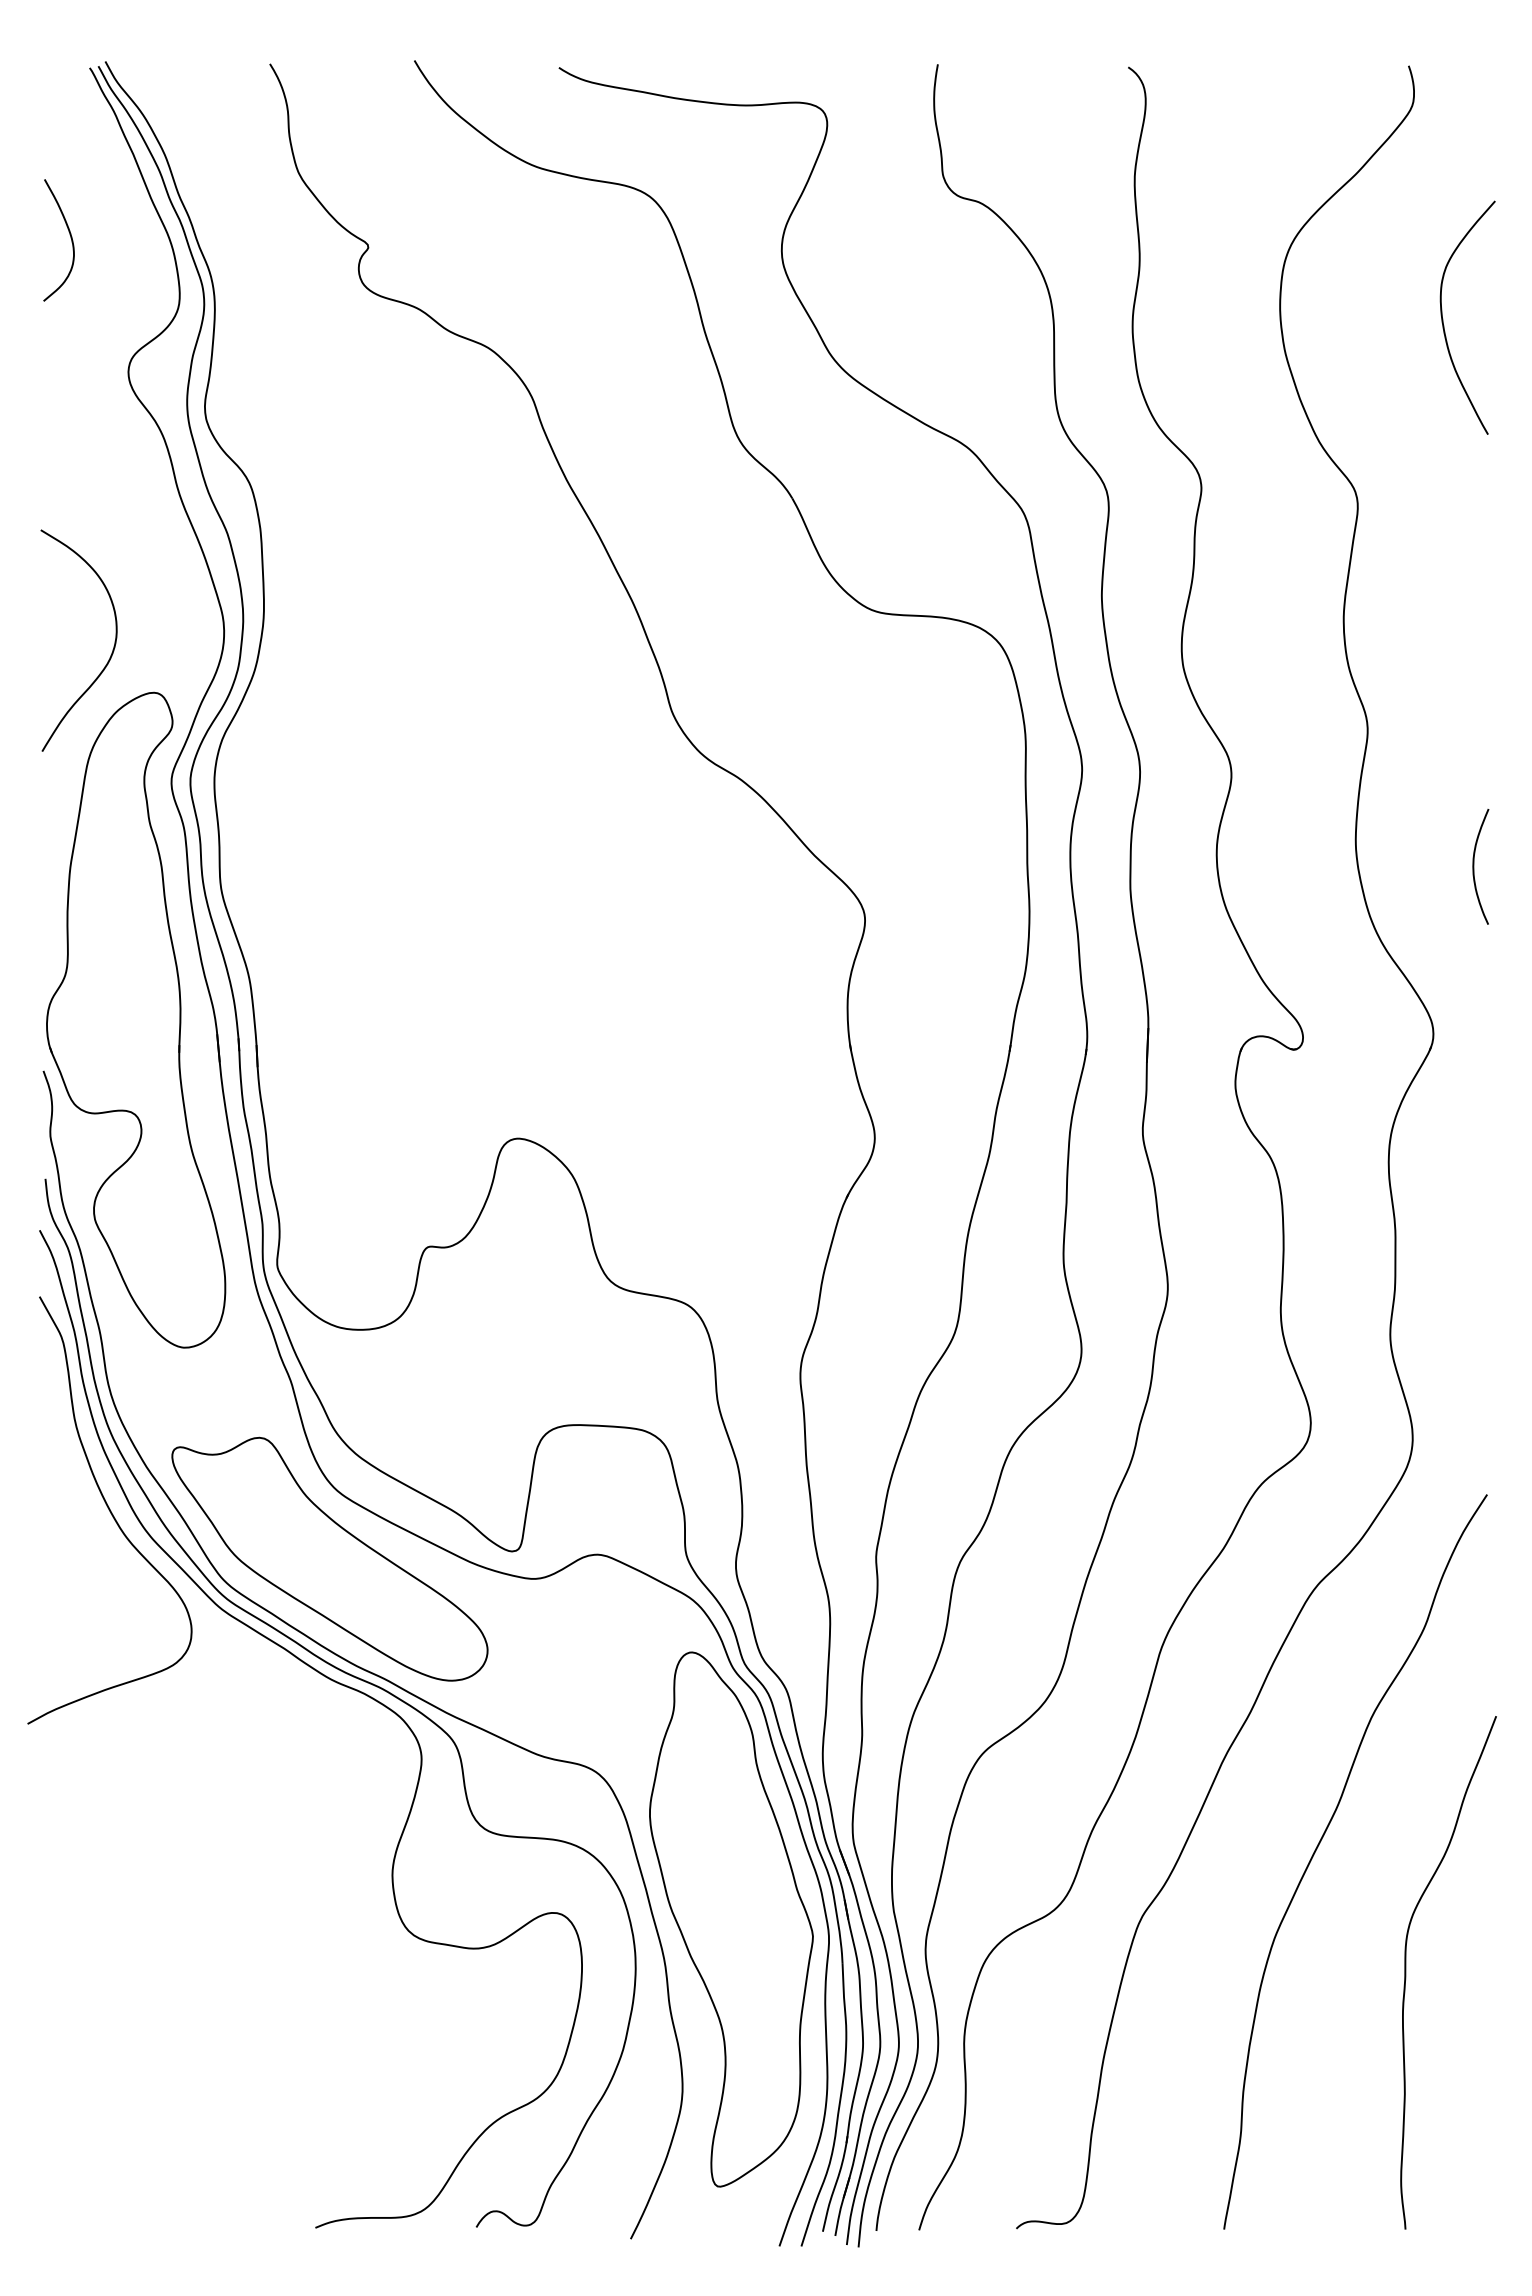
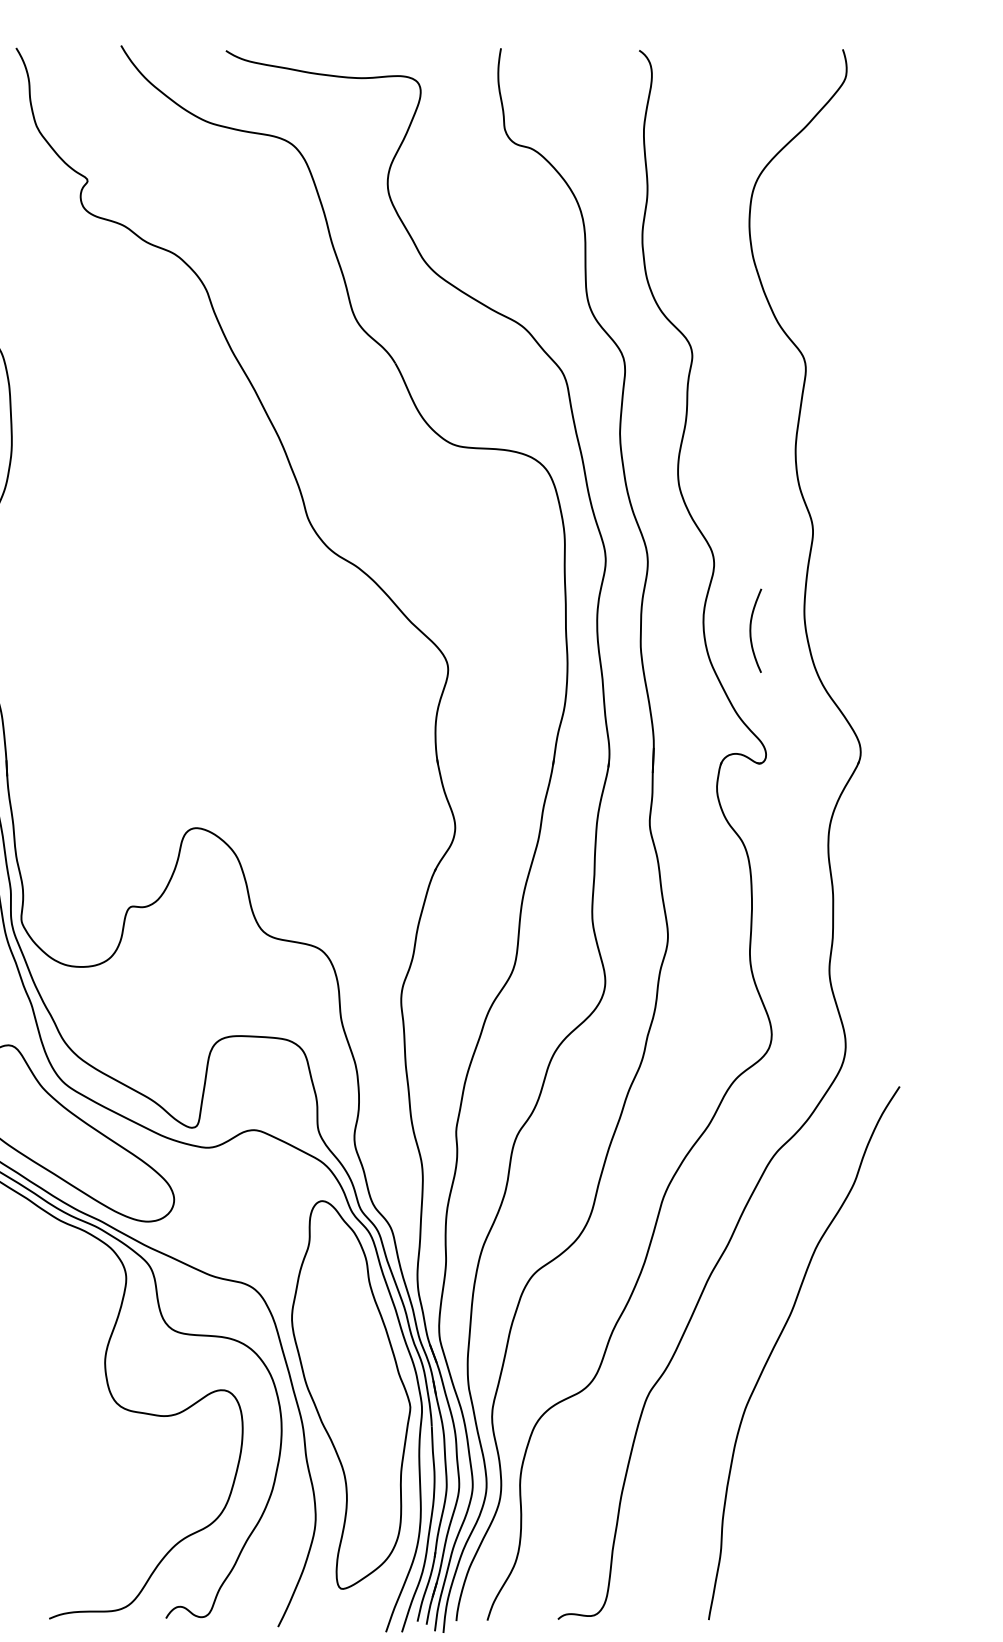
curve: (1443, 318) -> (868, 232), removed
curve: (1474, 866) -> (751, 630), moved
curve: (1406, 1972) -> (841, 1433), removed

